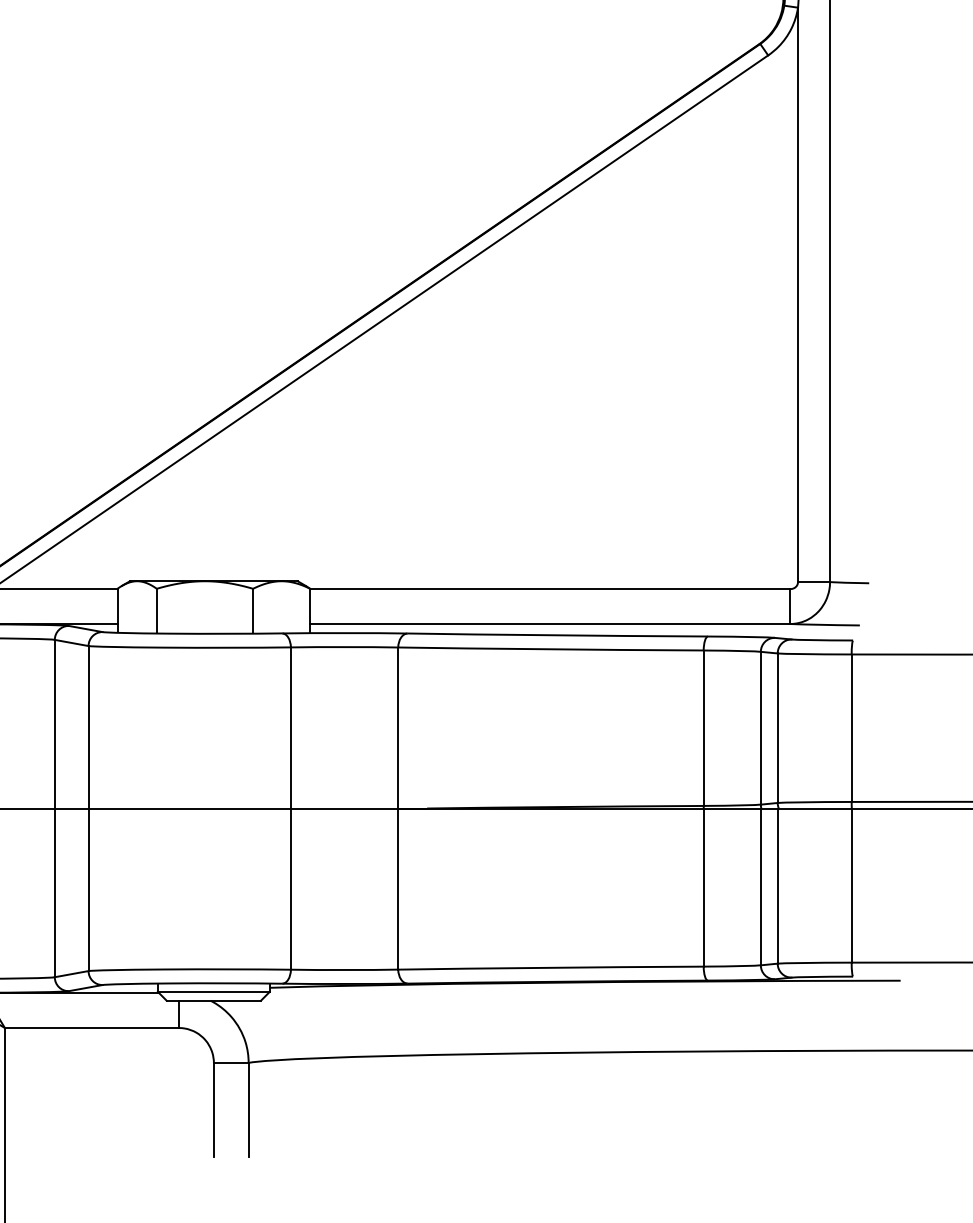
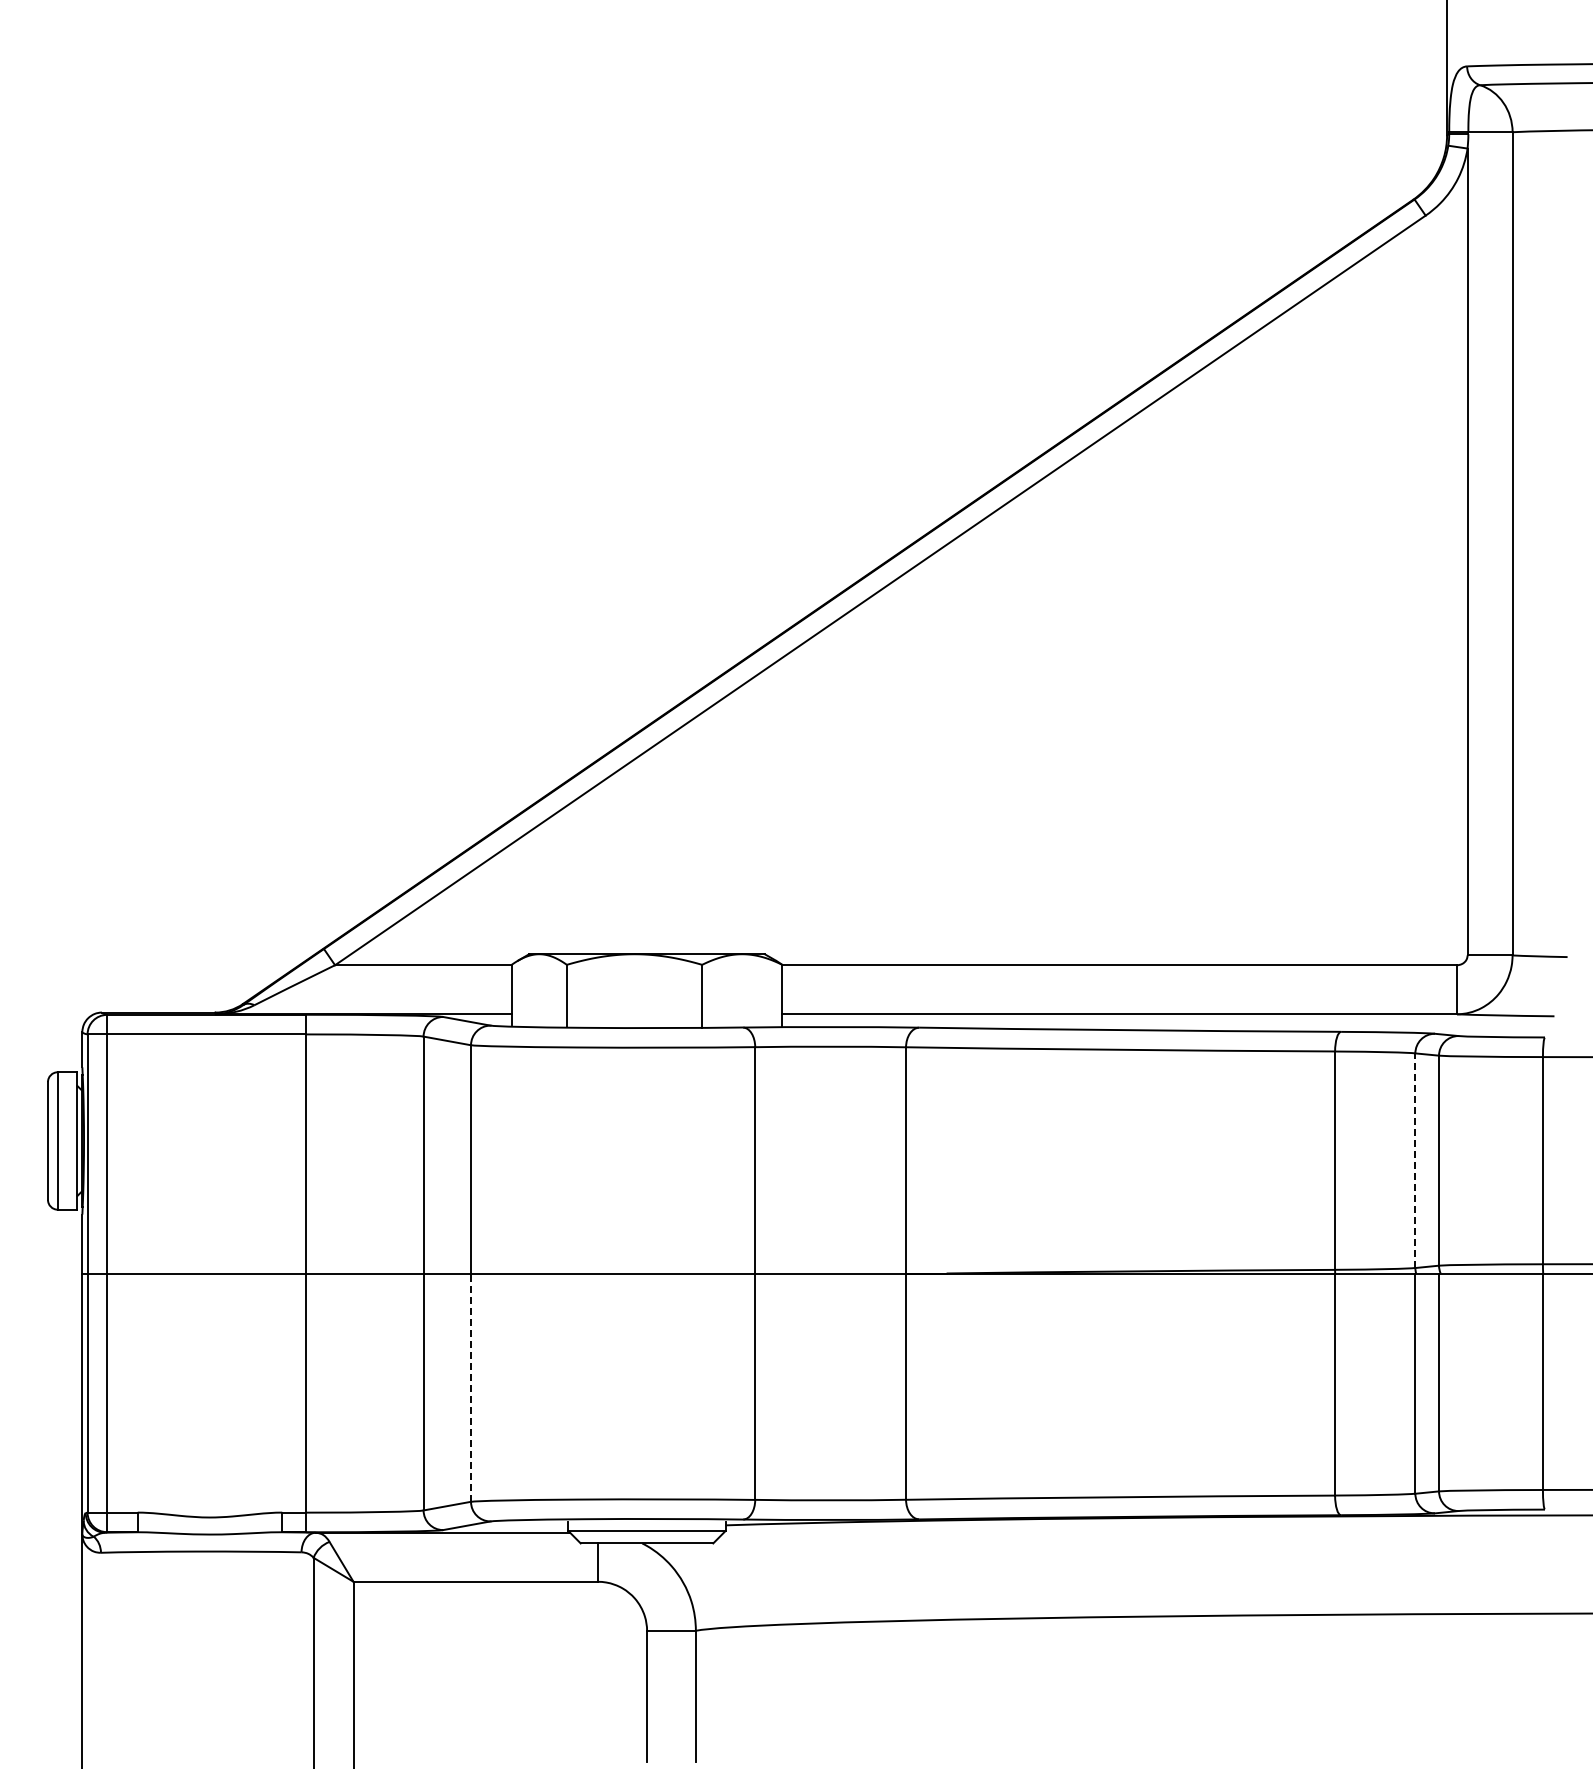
line: (760, 728) -> (1415, 1160), solid -> dashed
line: (88, 889) -> (471, 1387), solid -> dashed

